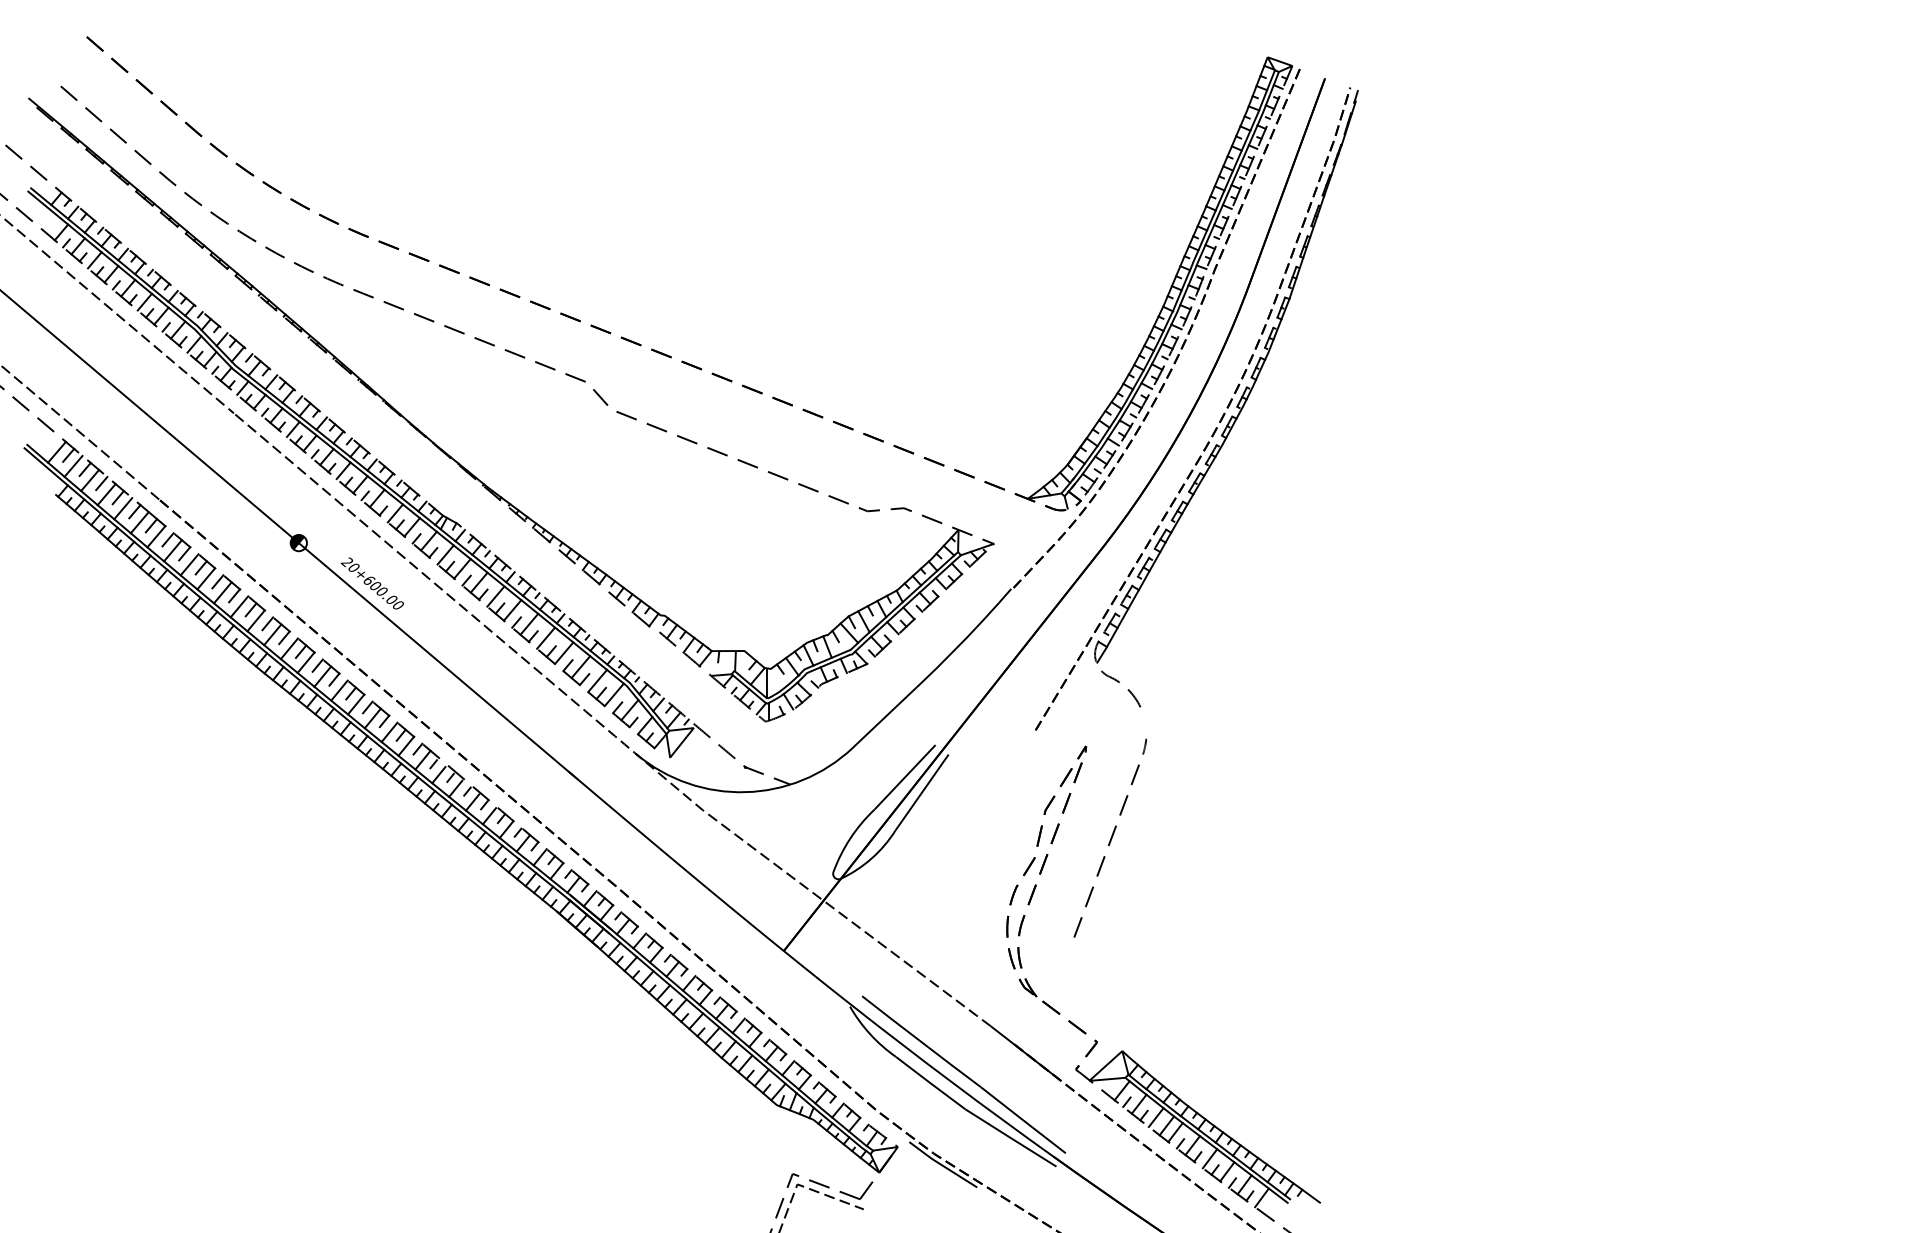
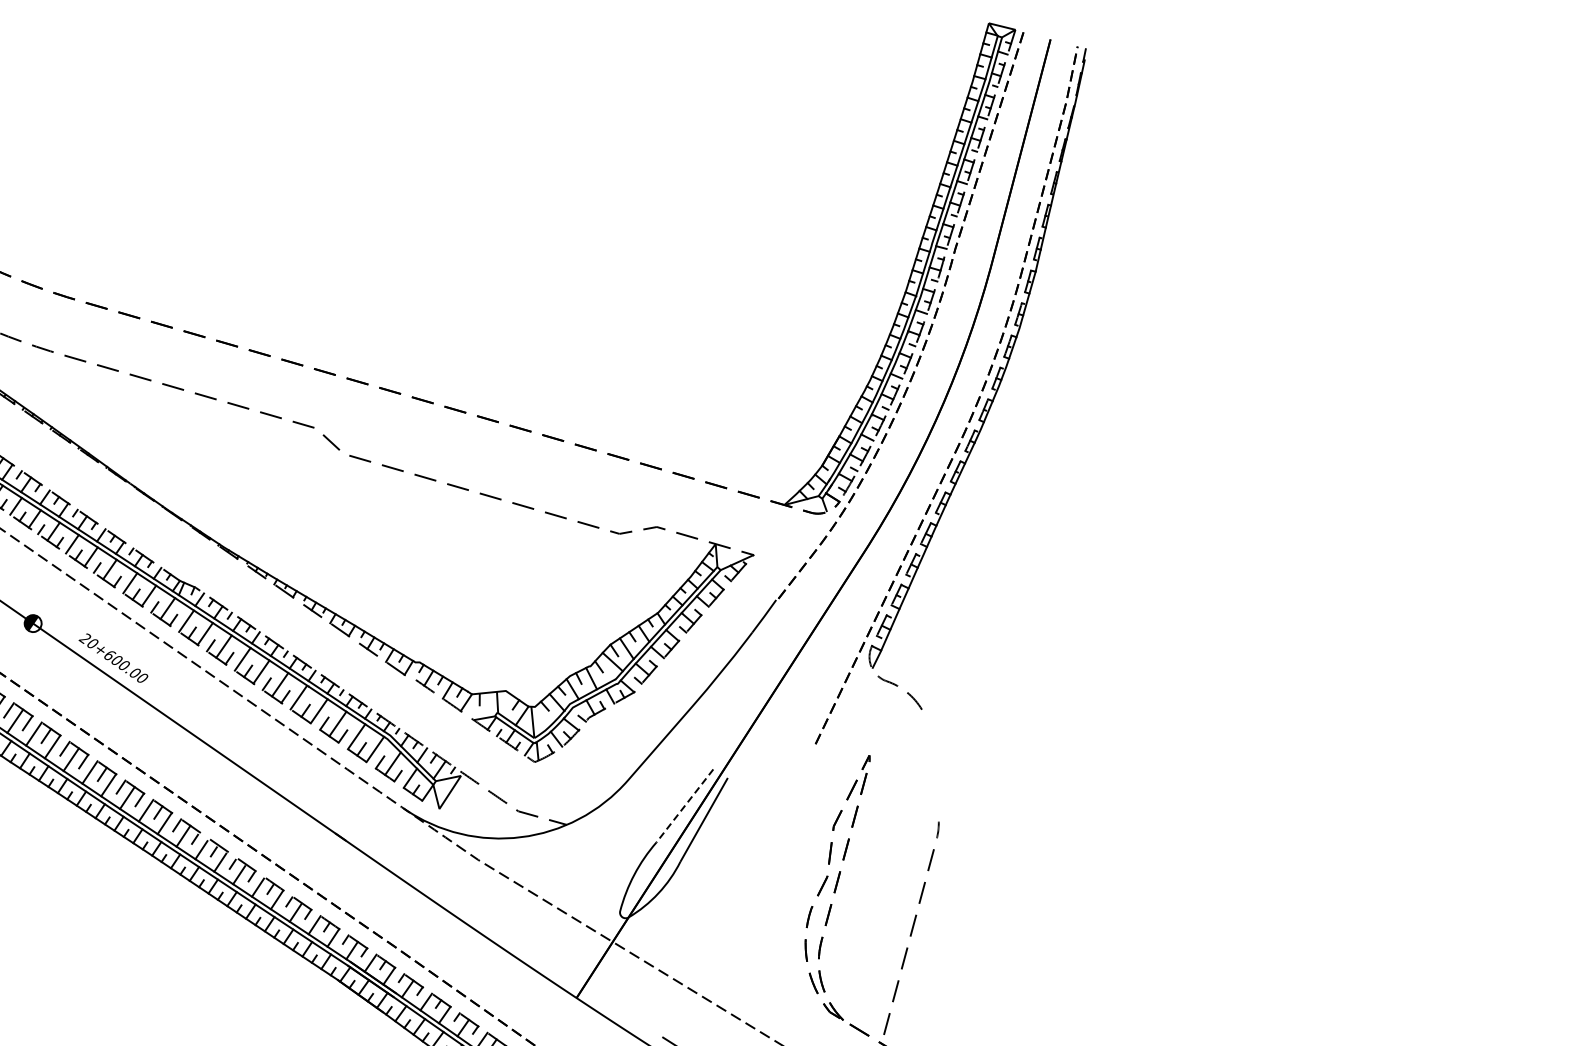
line: (904, 777) -> (684, 806), solid -> dashed
curve: (1110, 837) -> (911, 927), moved

